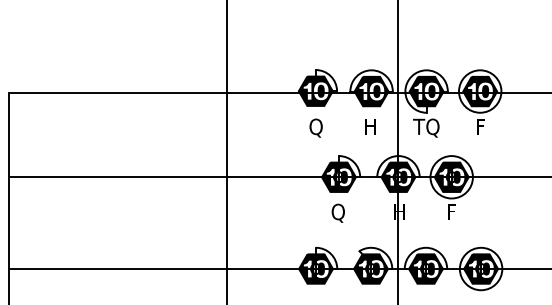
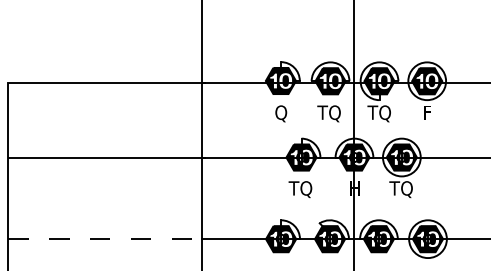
text: (369, 127) -> (328, 113), H -> TQ
text: (337, 213) -> (300, 189), Q -> TQ
text: (450, 213) -> (400, 189), F -> TQ
line: (119, 269) -> (106, 239), solid -> dashed

